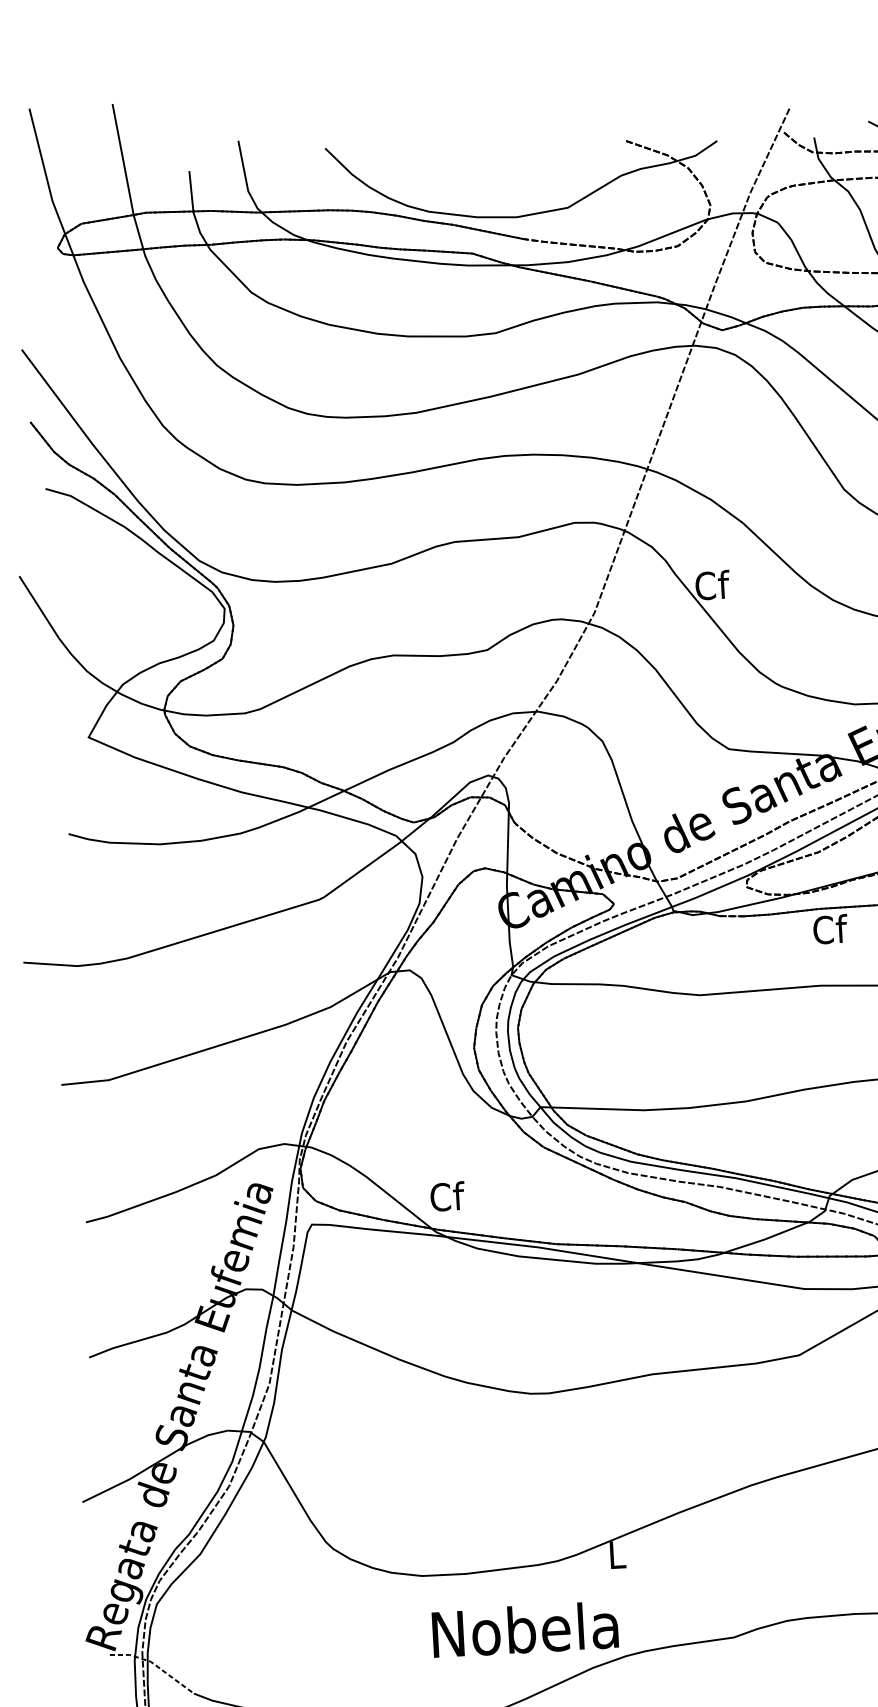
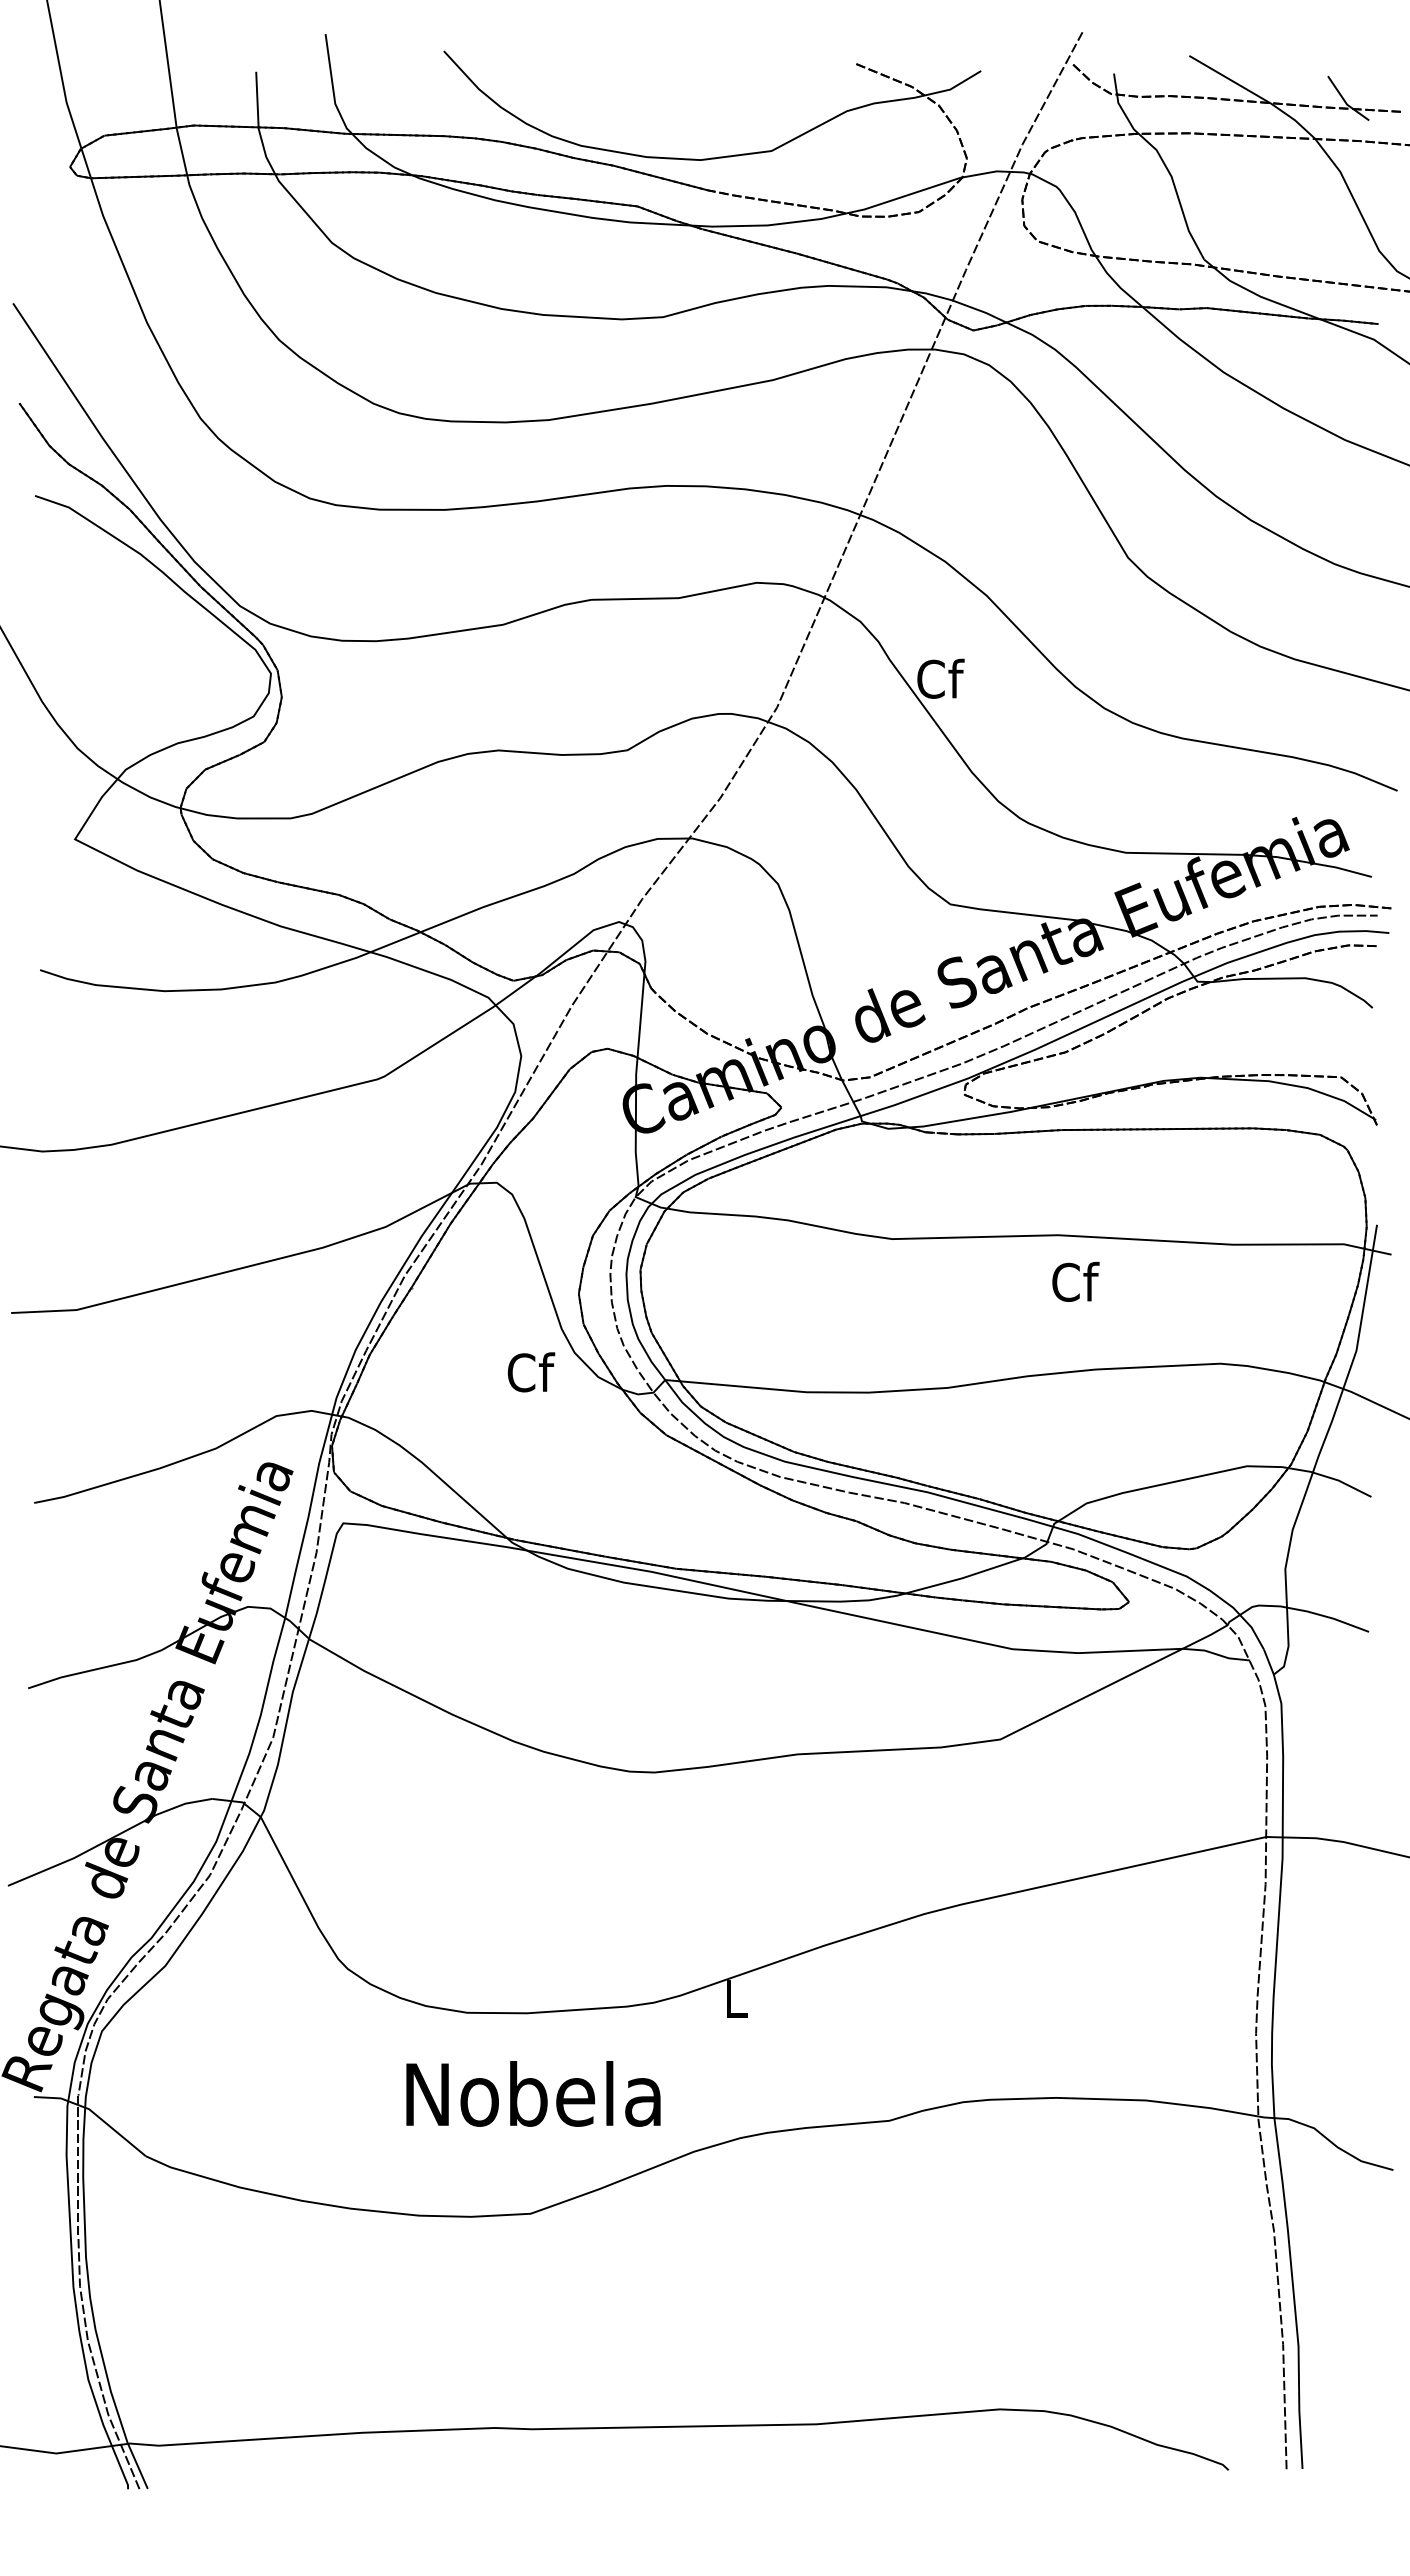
text: (830, 929) -> (1075, 1281), moved
text: (447, 1196) -> (531, 1372), moved
text: (525, 1629) -> (533, 2093), moved
line: (154, 1664) -> (94, 2113), dashed -> solid

